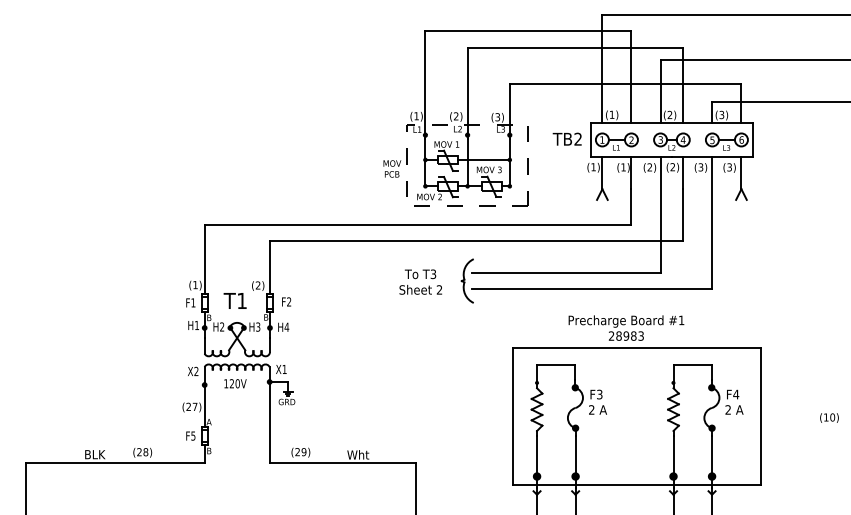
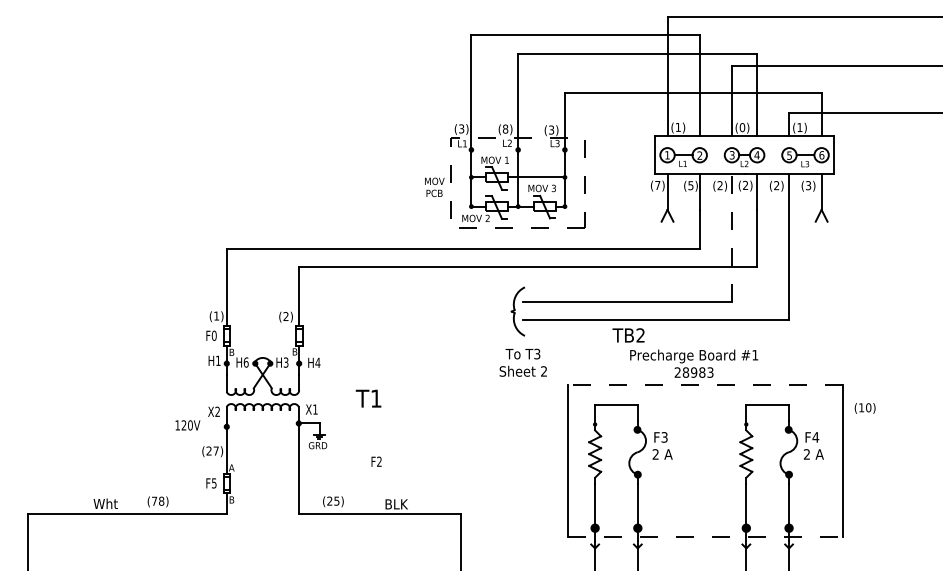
text: (670, 114) -> (742, 127), (2) -> (0)
text: (721, 114) -> (799, 127), (3) -> (1)
text: (416, 115) -> (461, 128), (1) -> (3)
text: (456, 115) -> (505, 128), (2) -> (8)
text: (567, 139) -> (628, 335), moved
text: (593, 167) -> (657, 185), (1) -> (7)
text: (623, 167) -> (690, 185), (1) -> (5)
text: (700, 167) -> (776, 185), (3) -> (2)
line: (660, 215) -> (731, 238), solid -> dashed
text: (420, 281) -> (522, 362), moved
text: (235, 300) -> (368, 398), moved
text: (286, 301) -> (376, 461), moved
text: (192, 302) -> (213, 335), F1 -> F0
text: (221, 326) -> (245, 362), H2 -> H6
line: (635, 347) -> (704, 385), solid -> dashed
text: (235, 383) -> (187, 425), moved
text: (828, 418) -> (864, 408), moved
text: (139, 451) -> (154, 500), (28) -> (78)
text: (303, 451) -> (336, 500), (29) -> (25)
text: (95, 454) -> (105, 503), BLK -> Wht
text: (357, 455) -> (396, 504), Wht -> BLK
line: (636, 484) -> (705, 537), solid -> dashed

